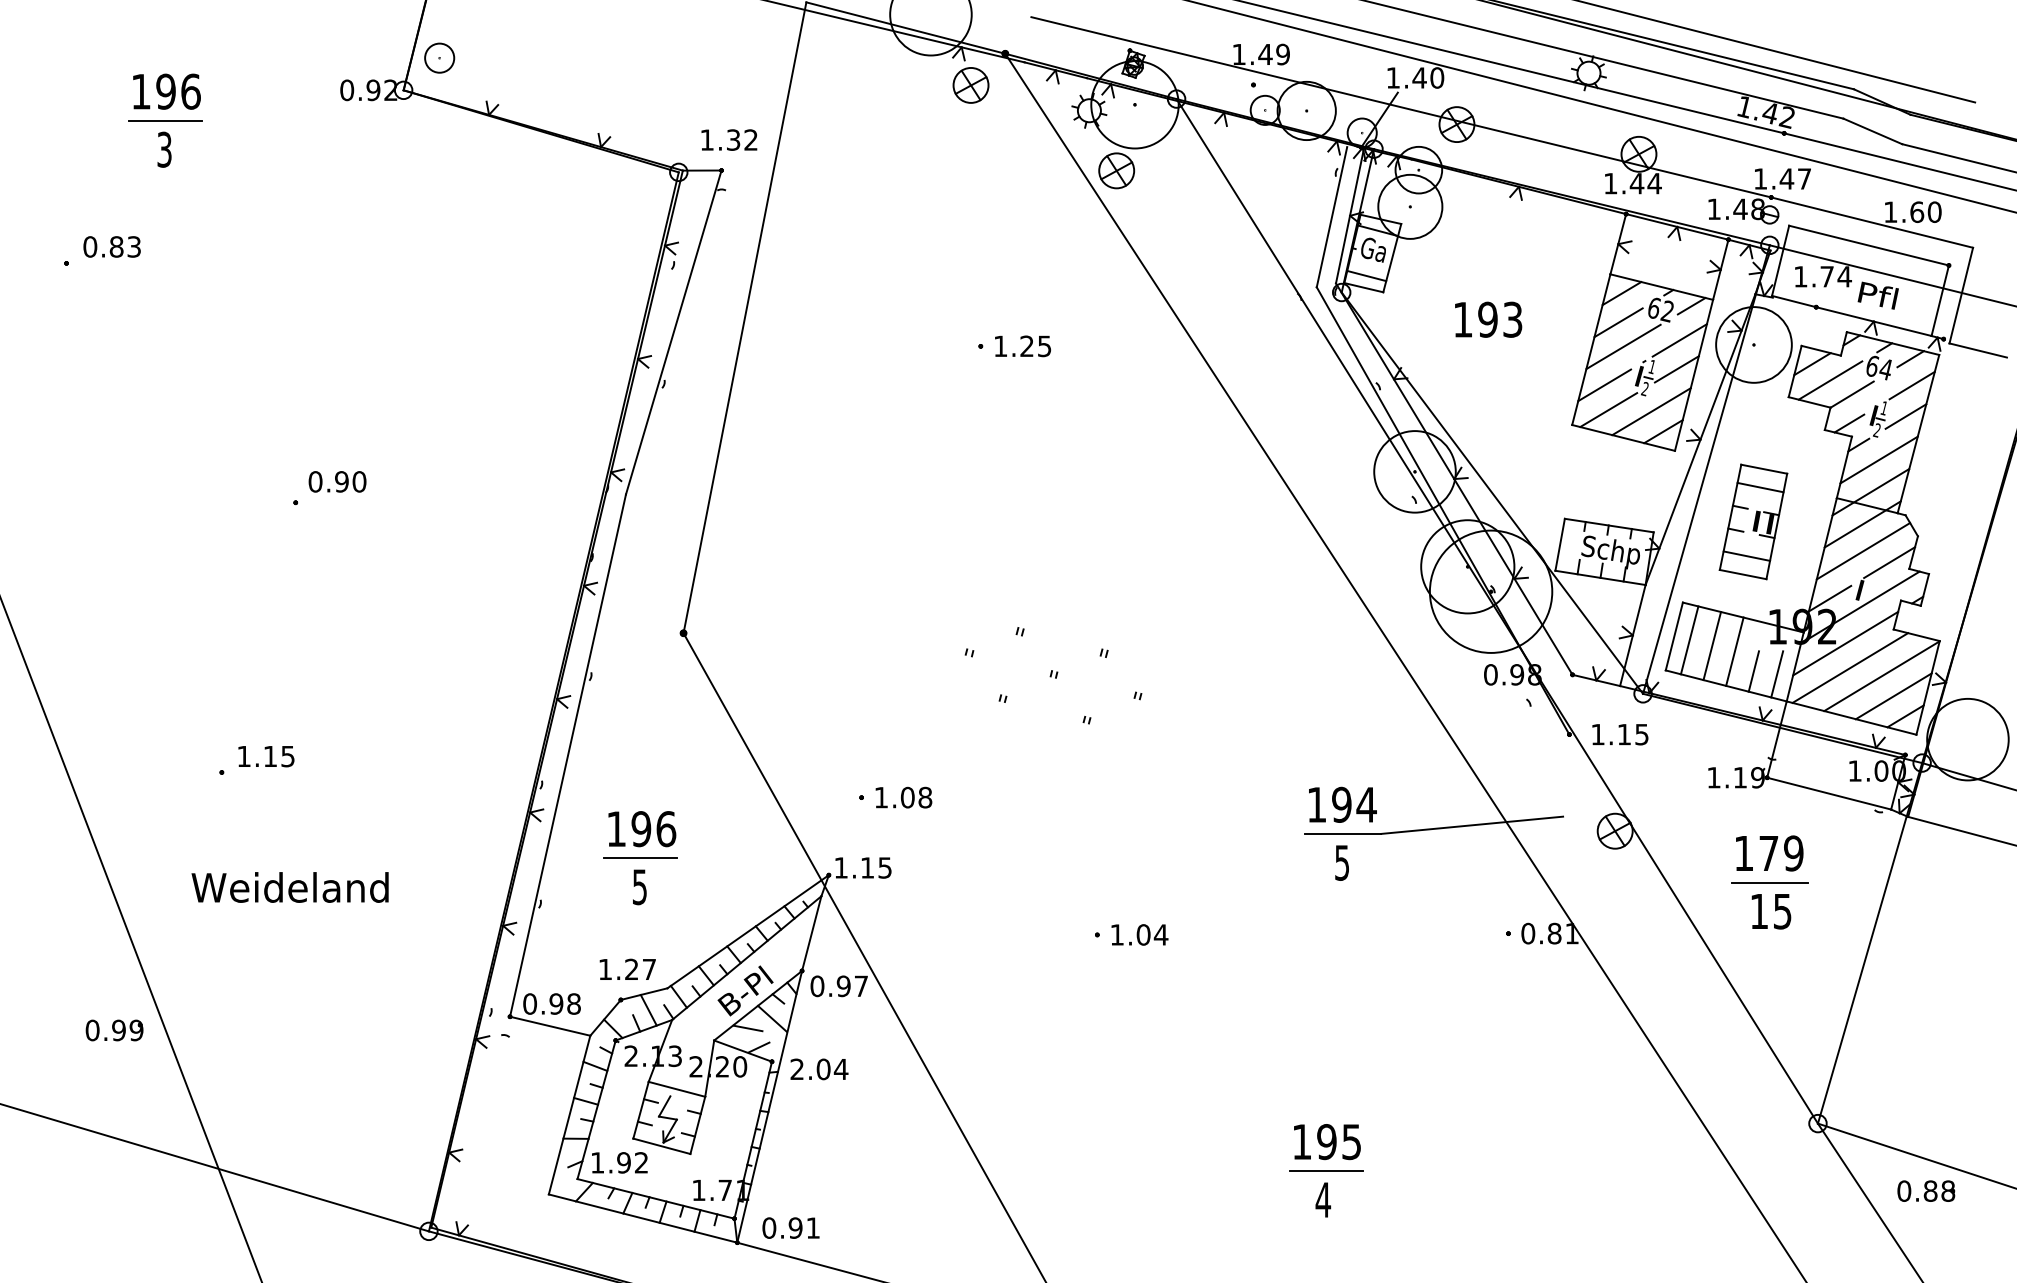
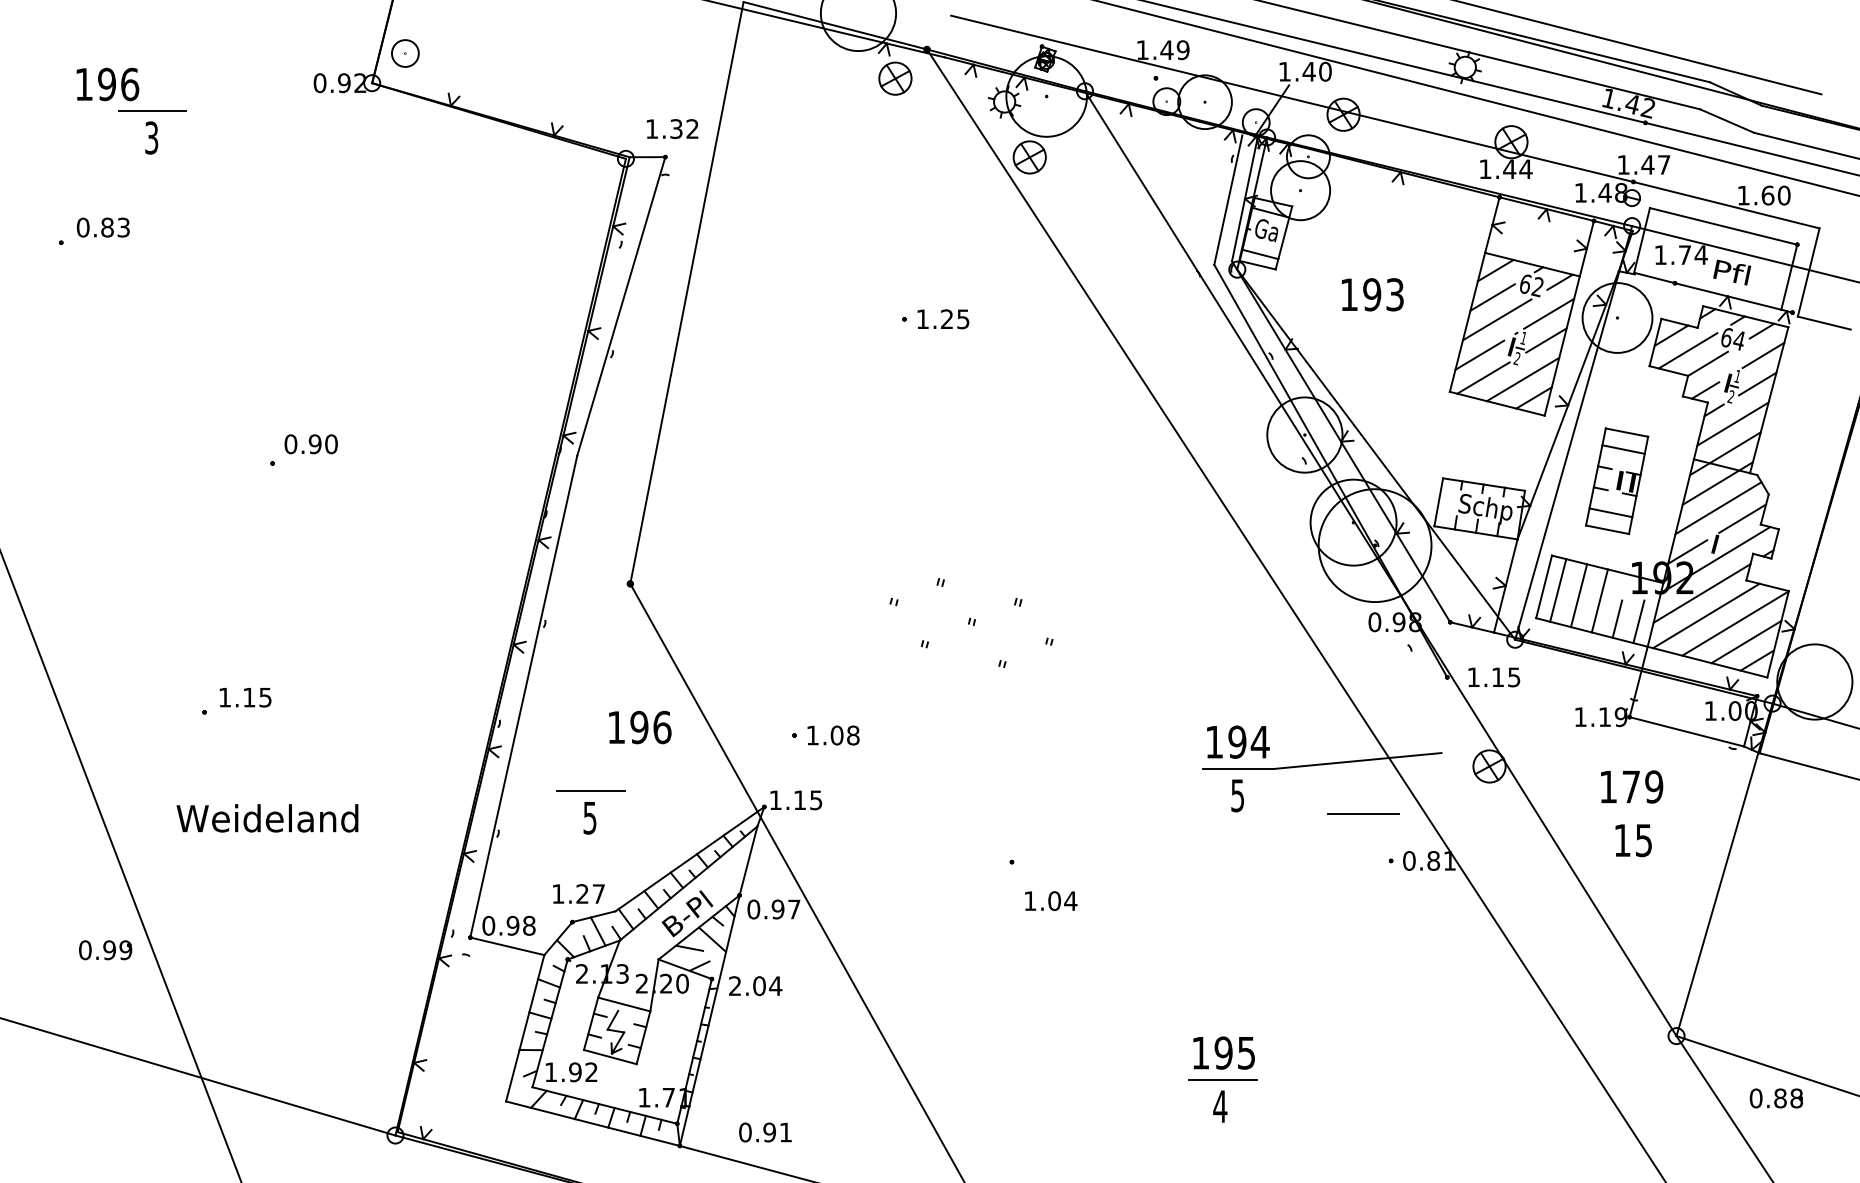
text: (166, 91) -> (107, 84), moved
text: (642, 829) -> (640, 727), moved
line: (1770, 882) -> (1363, 813), moved
text: (1140, 935) -> (1051, 901), moved
text: (791, 1228) -> (765, 1132), moved

